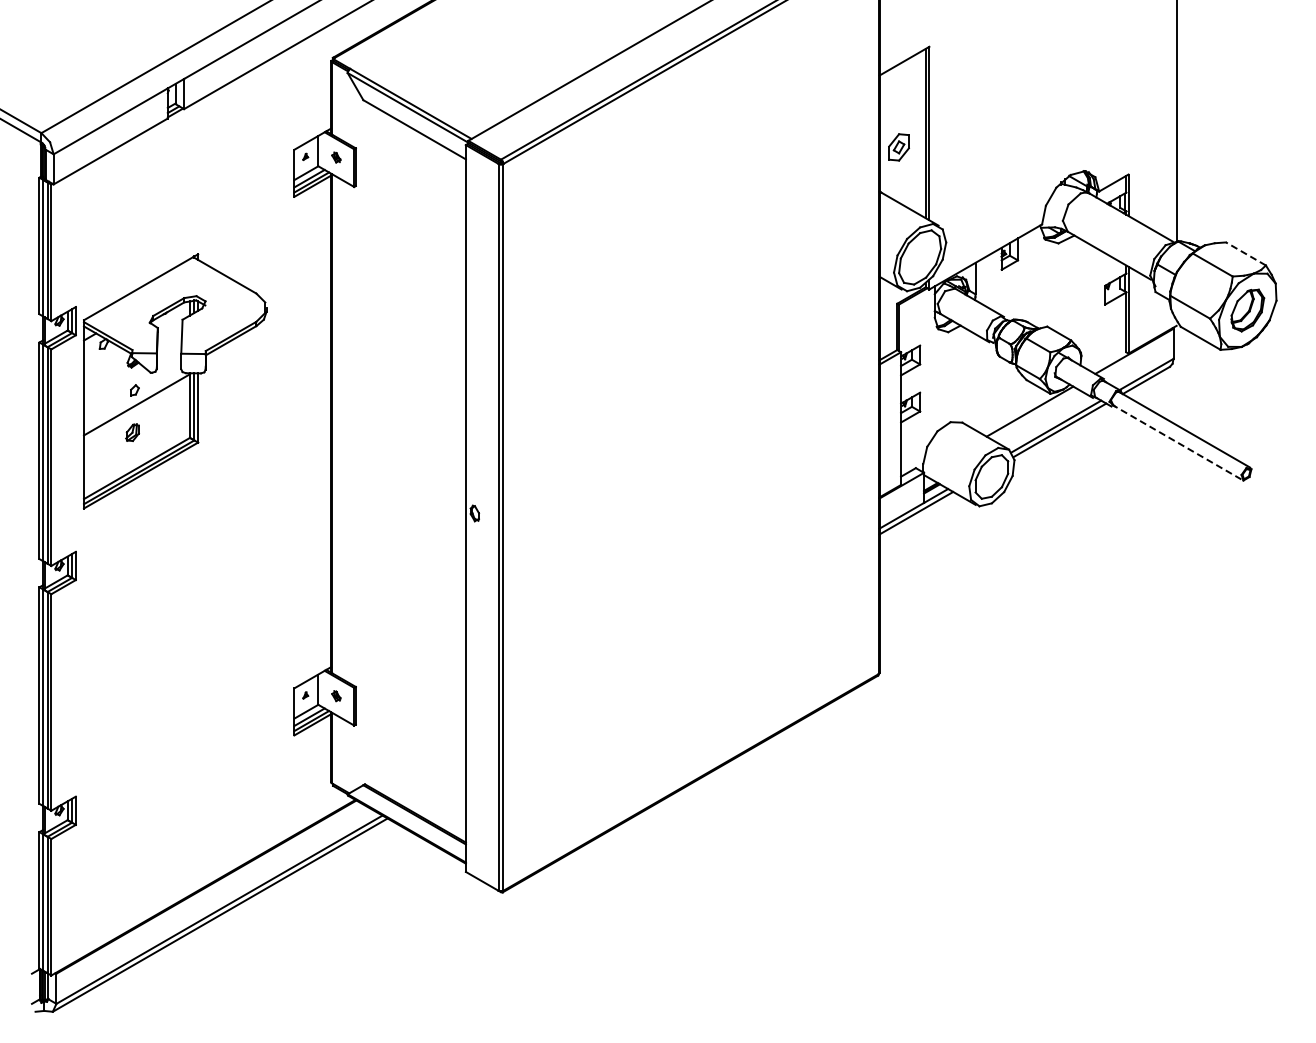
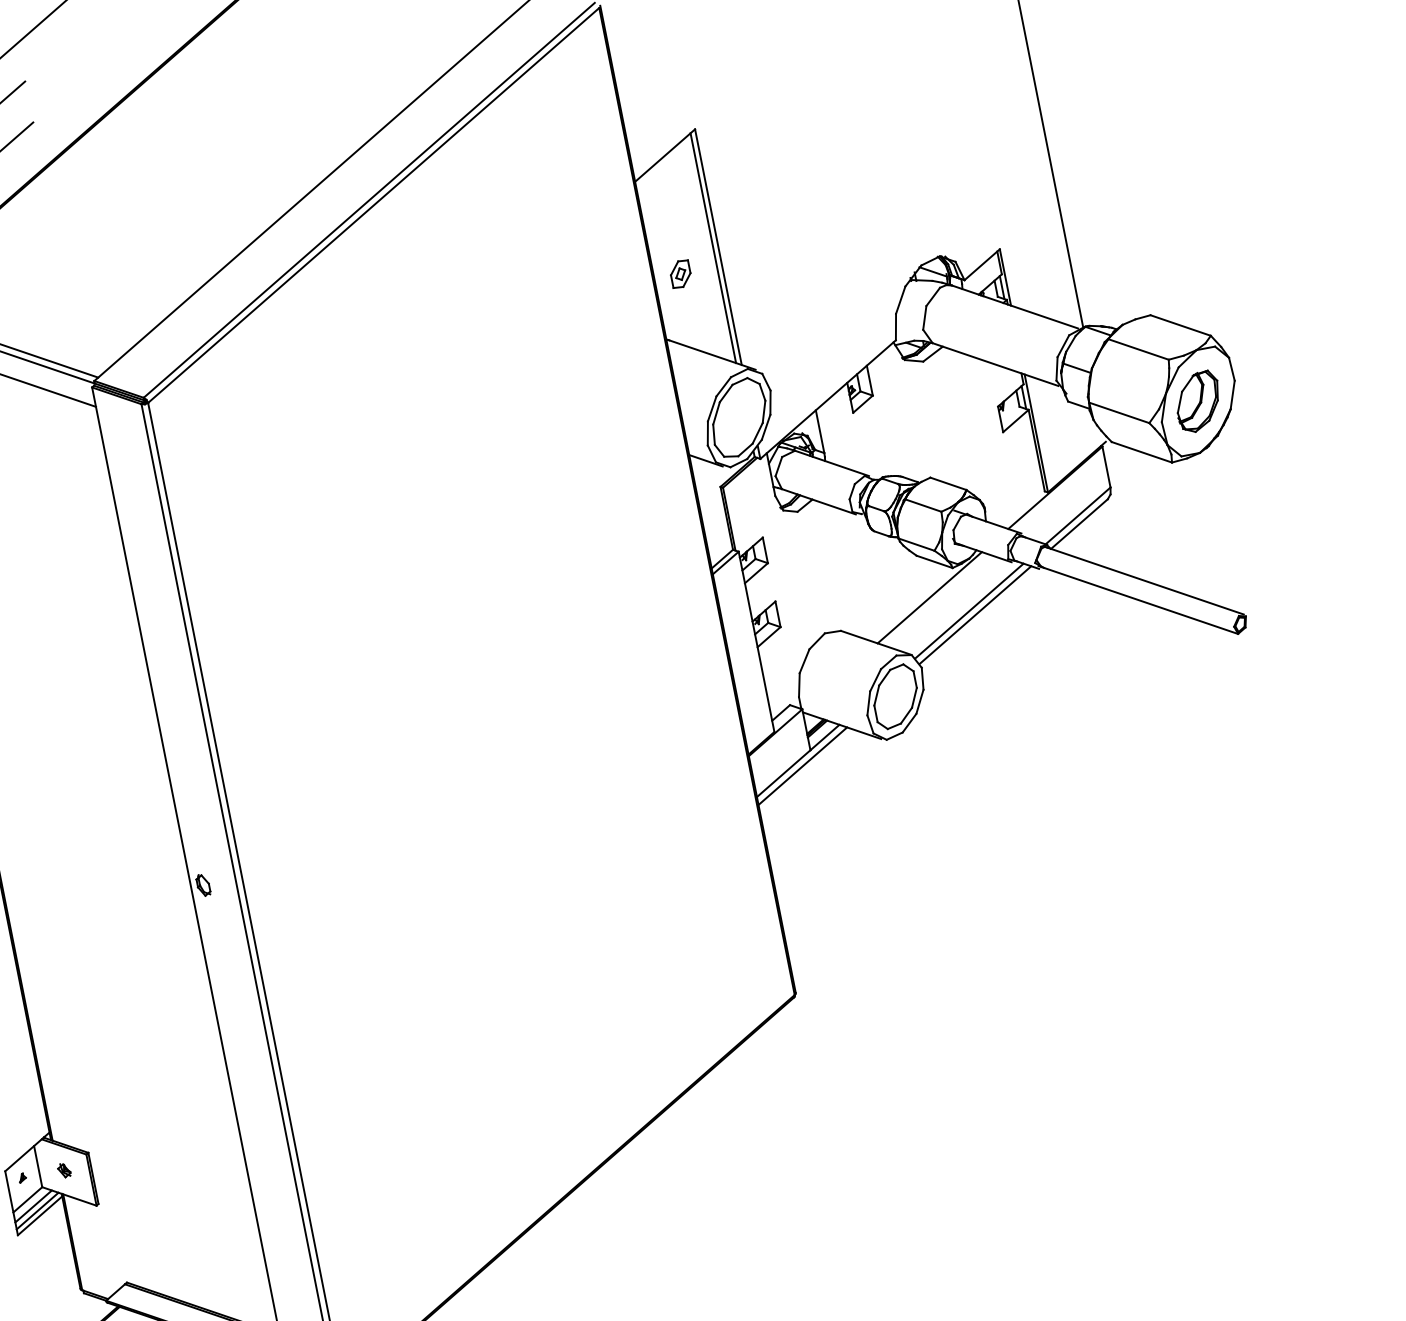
part: (898, 147) -> (680, 274), size x0.71
line: (1245, 253) -> (1179, 325), dashed -> solid
line: (1177, 442) -> (1138, 599), dashed -> solid

